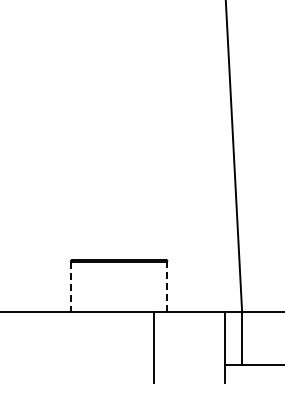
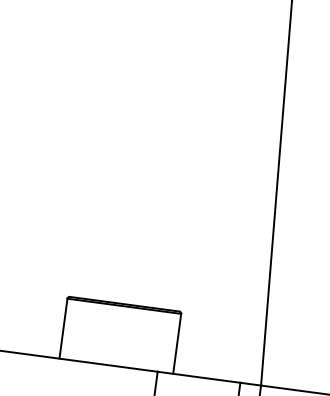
line: (167, 286) -> (177, 343), dashed -> solid
line: (70, 287) -> (62, 329), dashed -> solid

